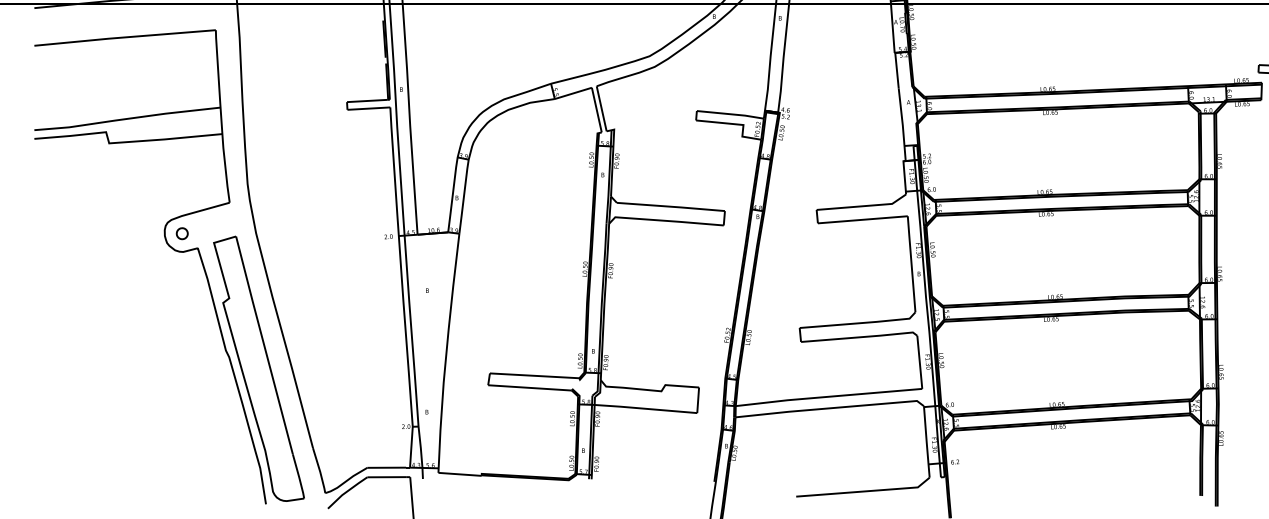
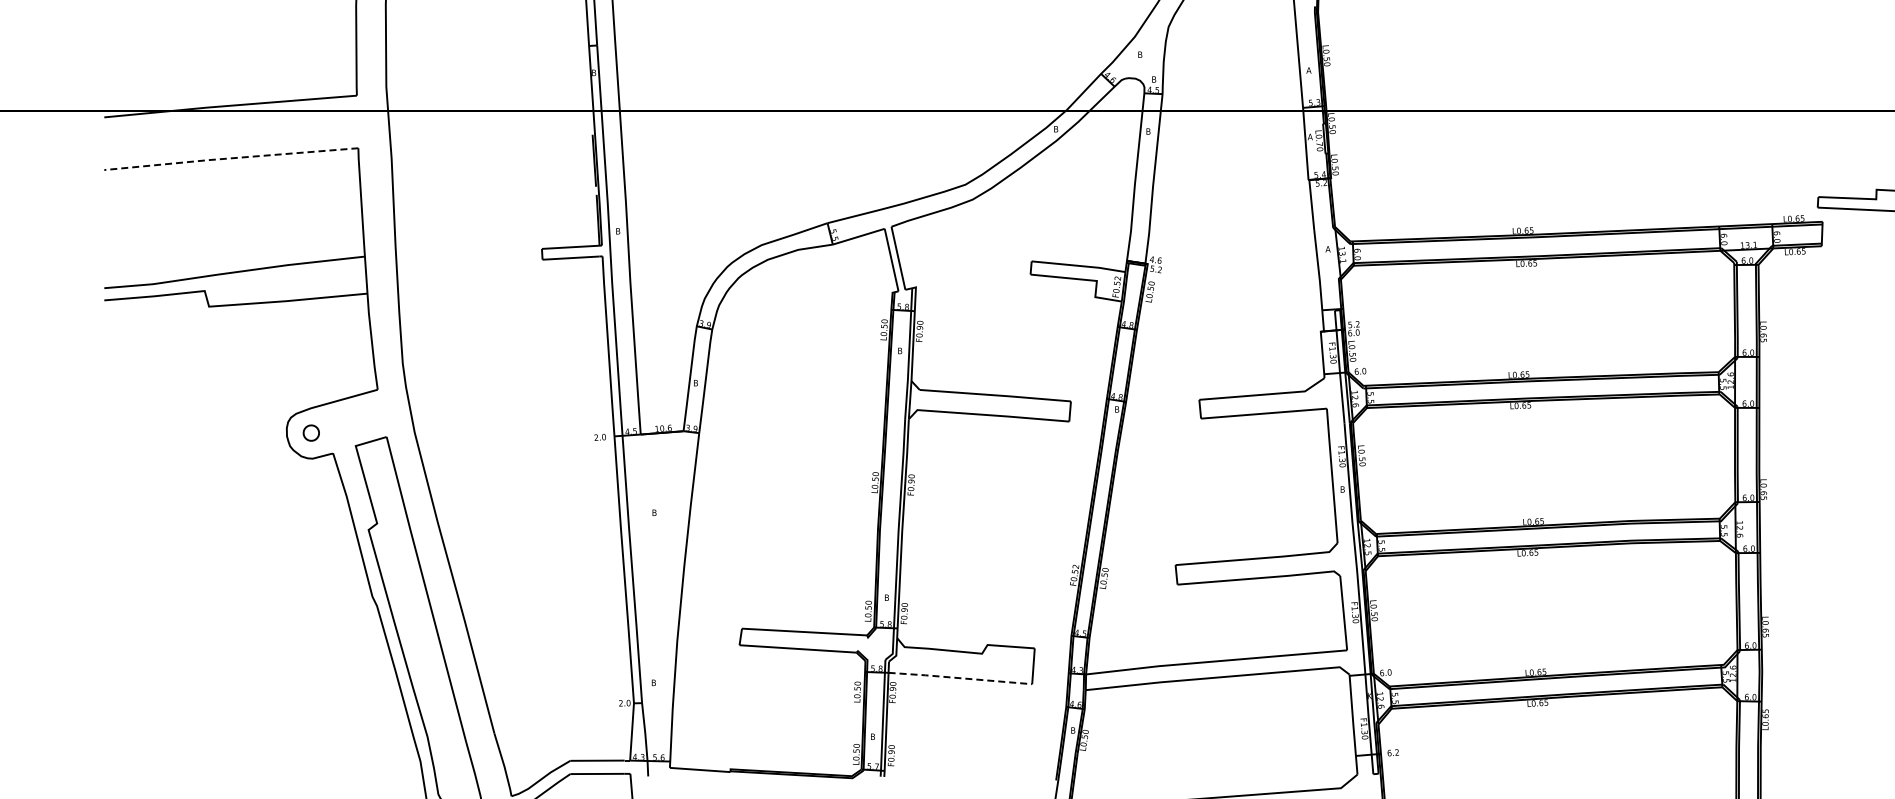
line: (124, 37) -> (230, 158), solid -> dashed
line: (646, 409) -> (960, 678), solid -> dashed

